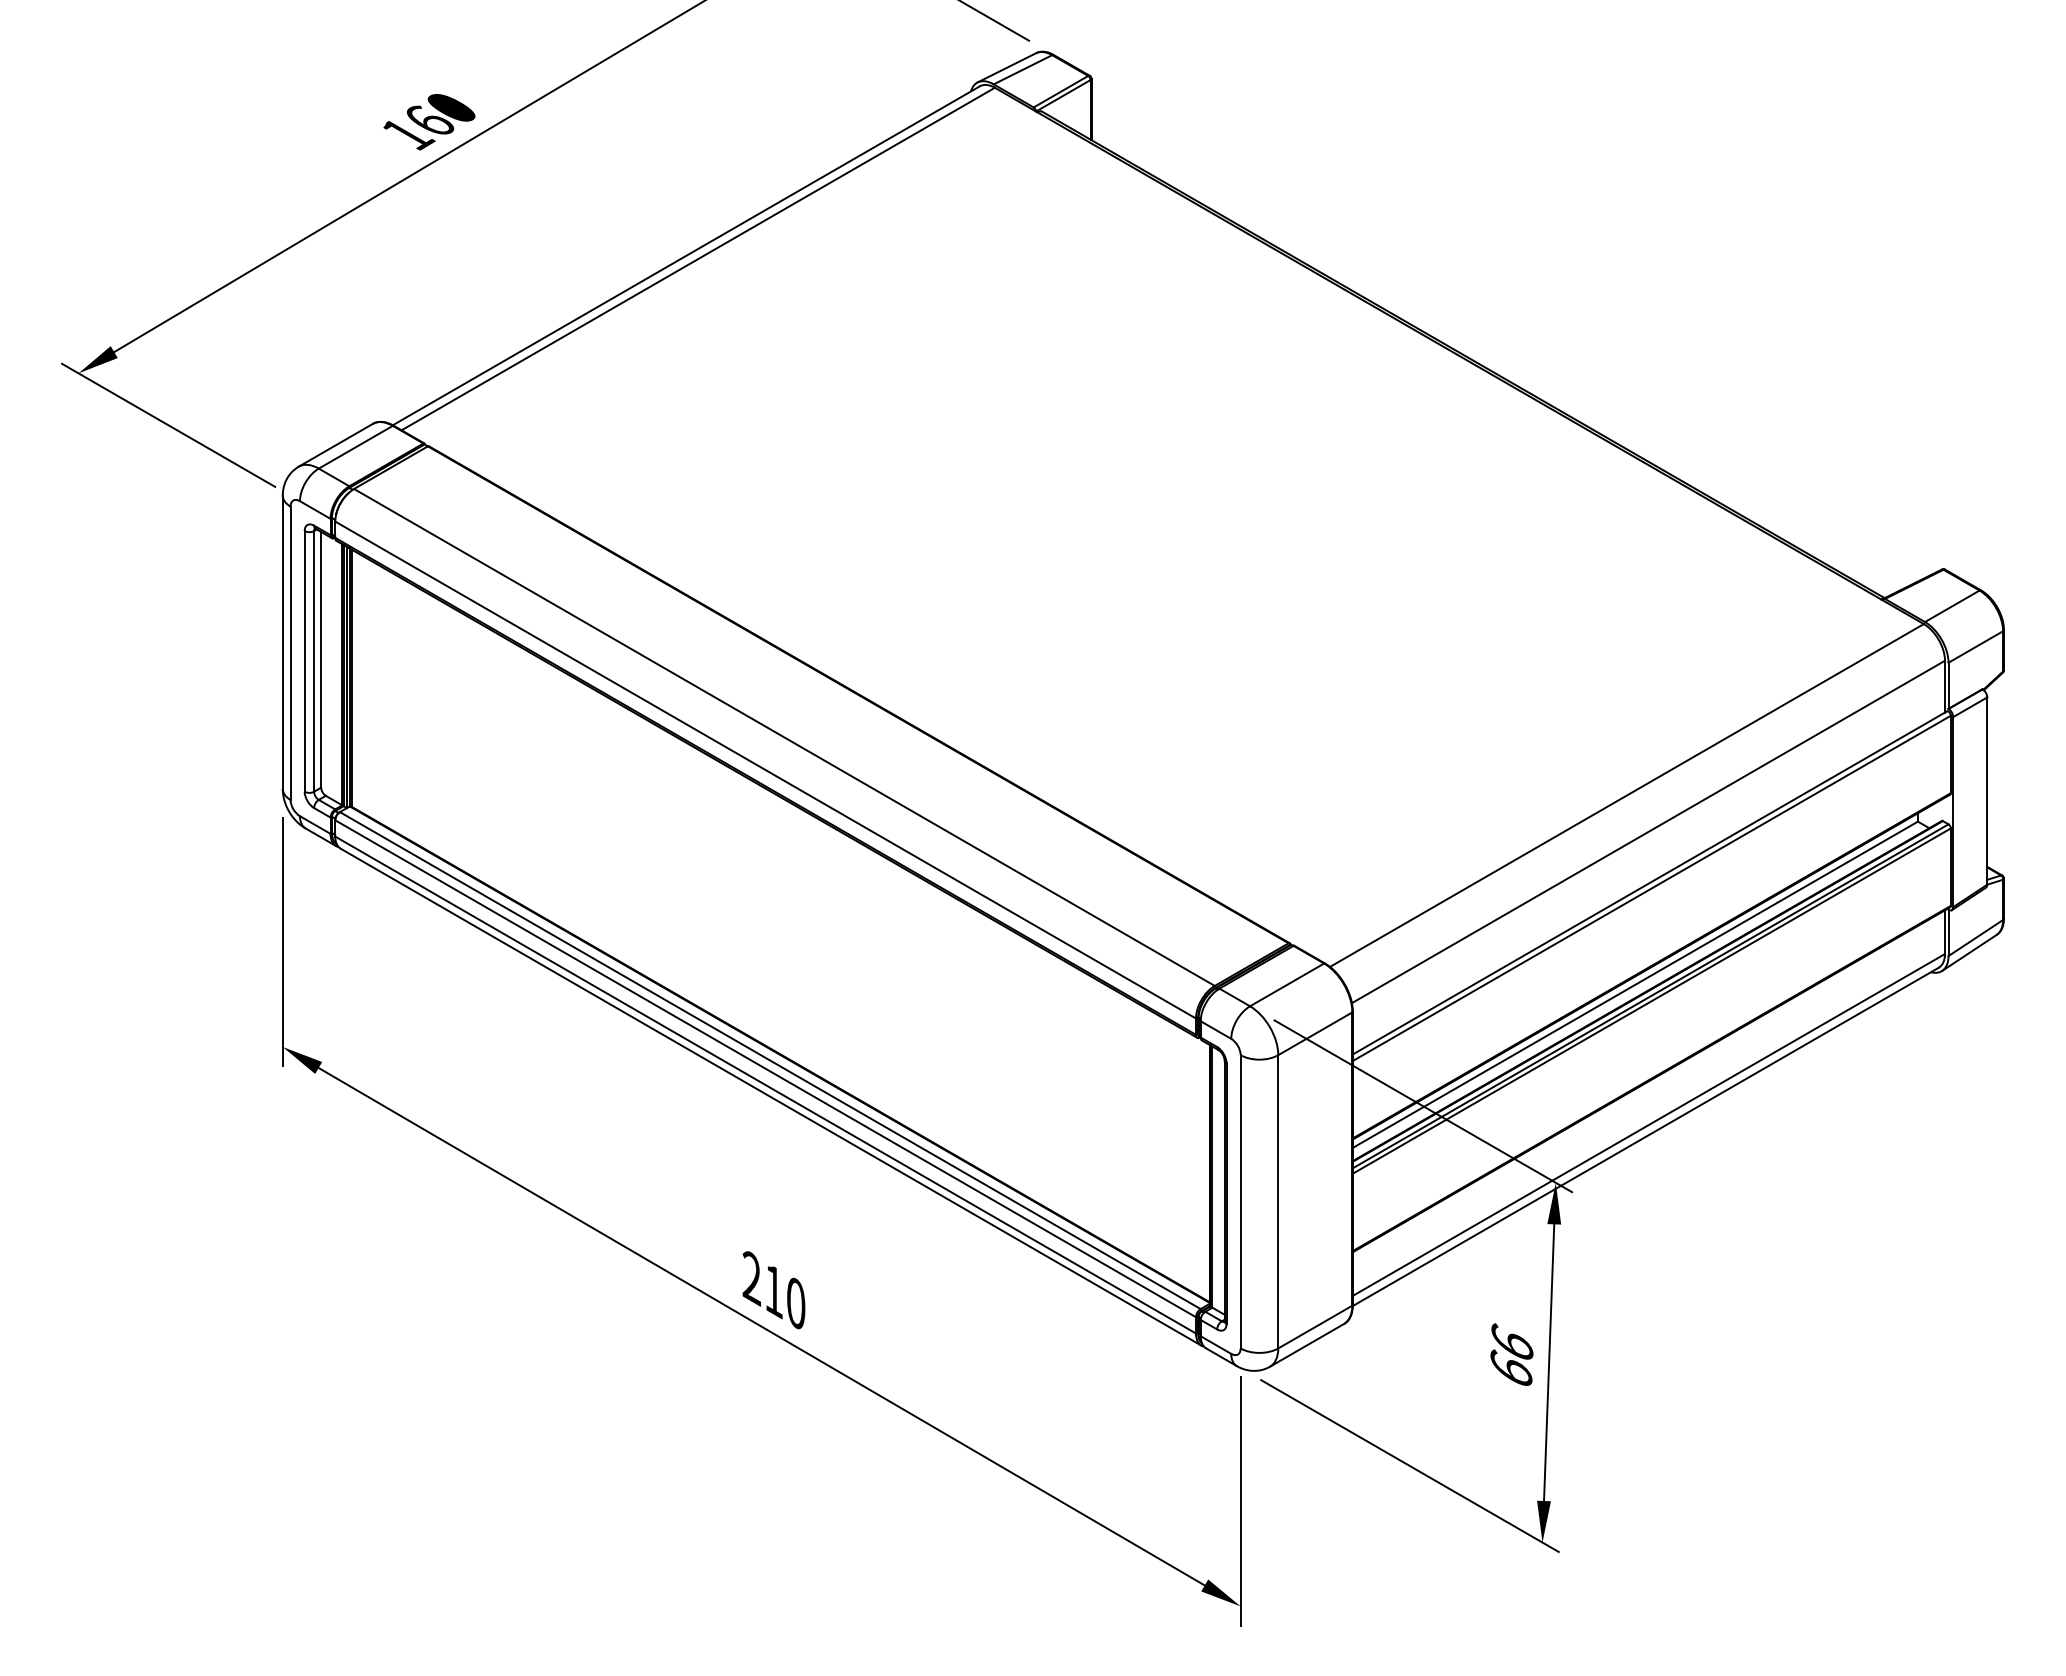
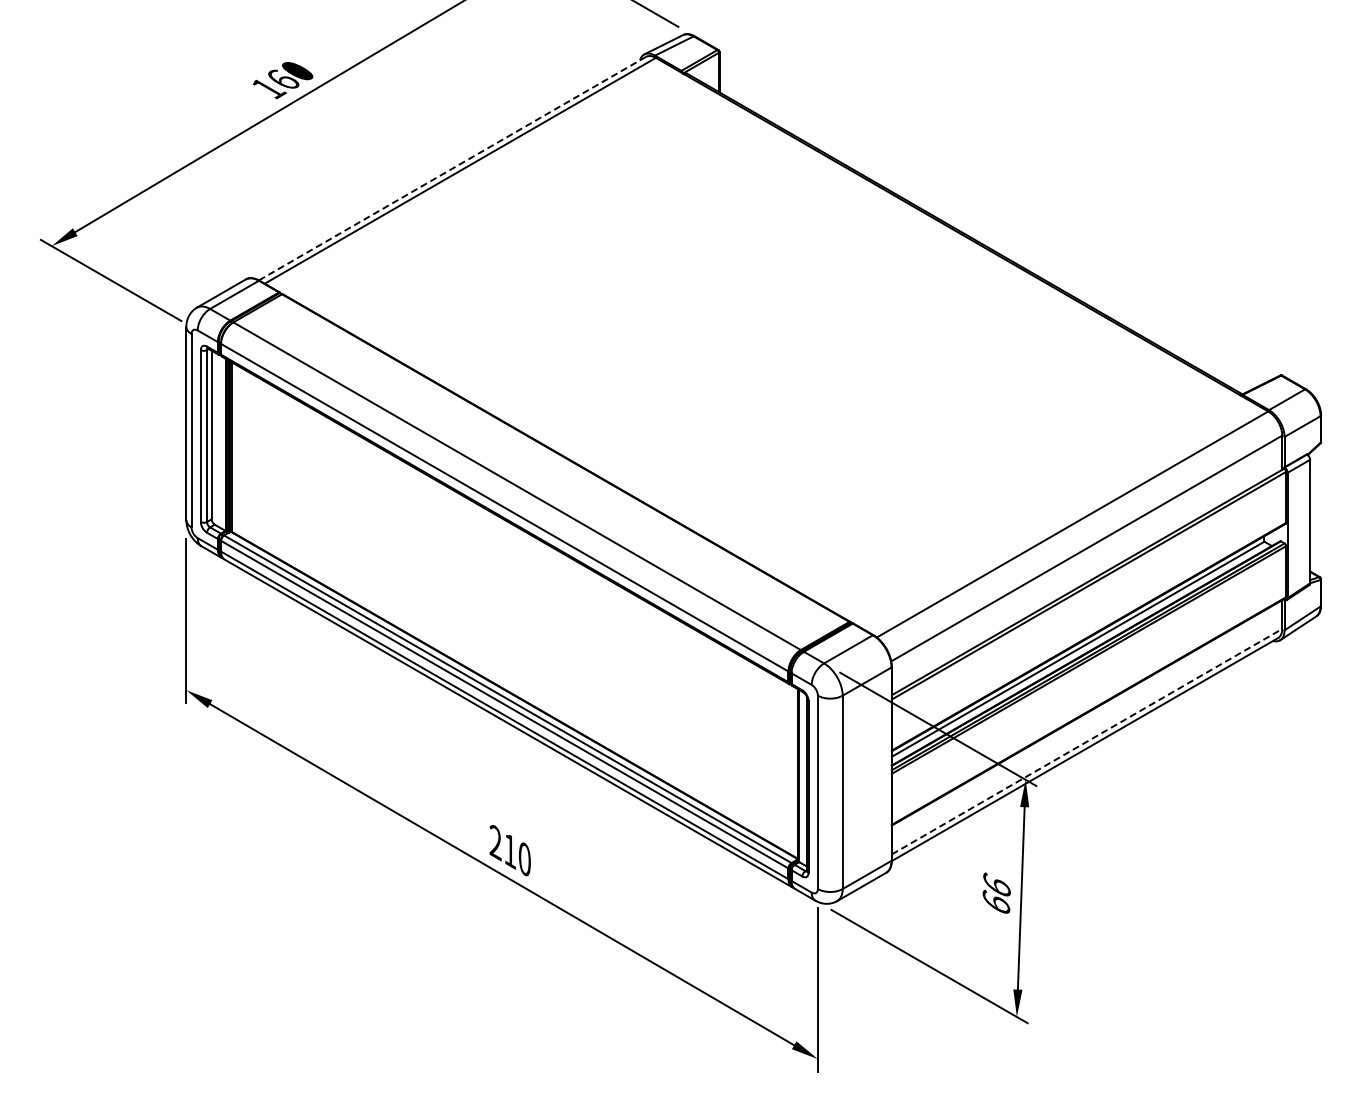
line: (686, 255) -> (452, 168), solid -> dashed
line: (1649, 1124) -> (1087, 741), solid -> dashed

